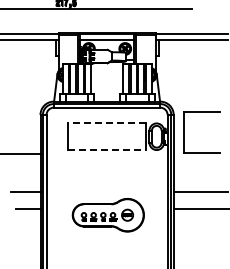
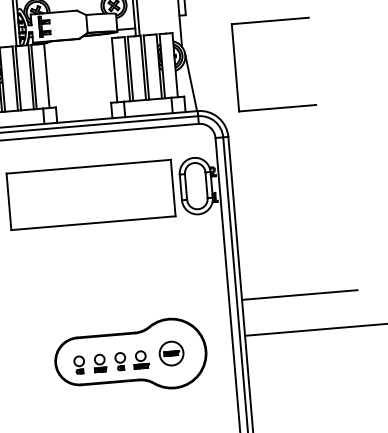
line: (107, 123) -> (89, 166), dashed -> solid
part: (184, 132) -> (236, 66), moved
line: (107, 150) -> (94, 224), dashed -> solid
part: (107, 215) -> (129, 357), moved

